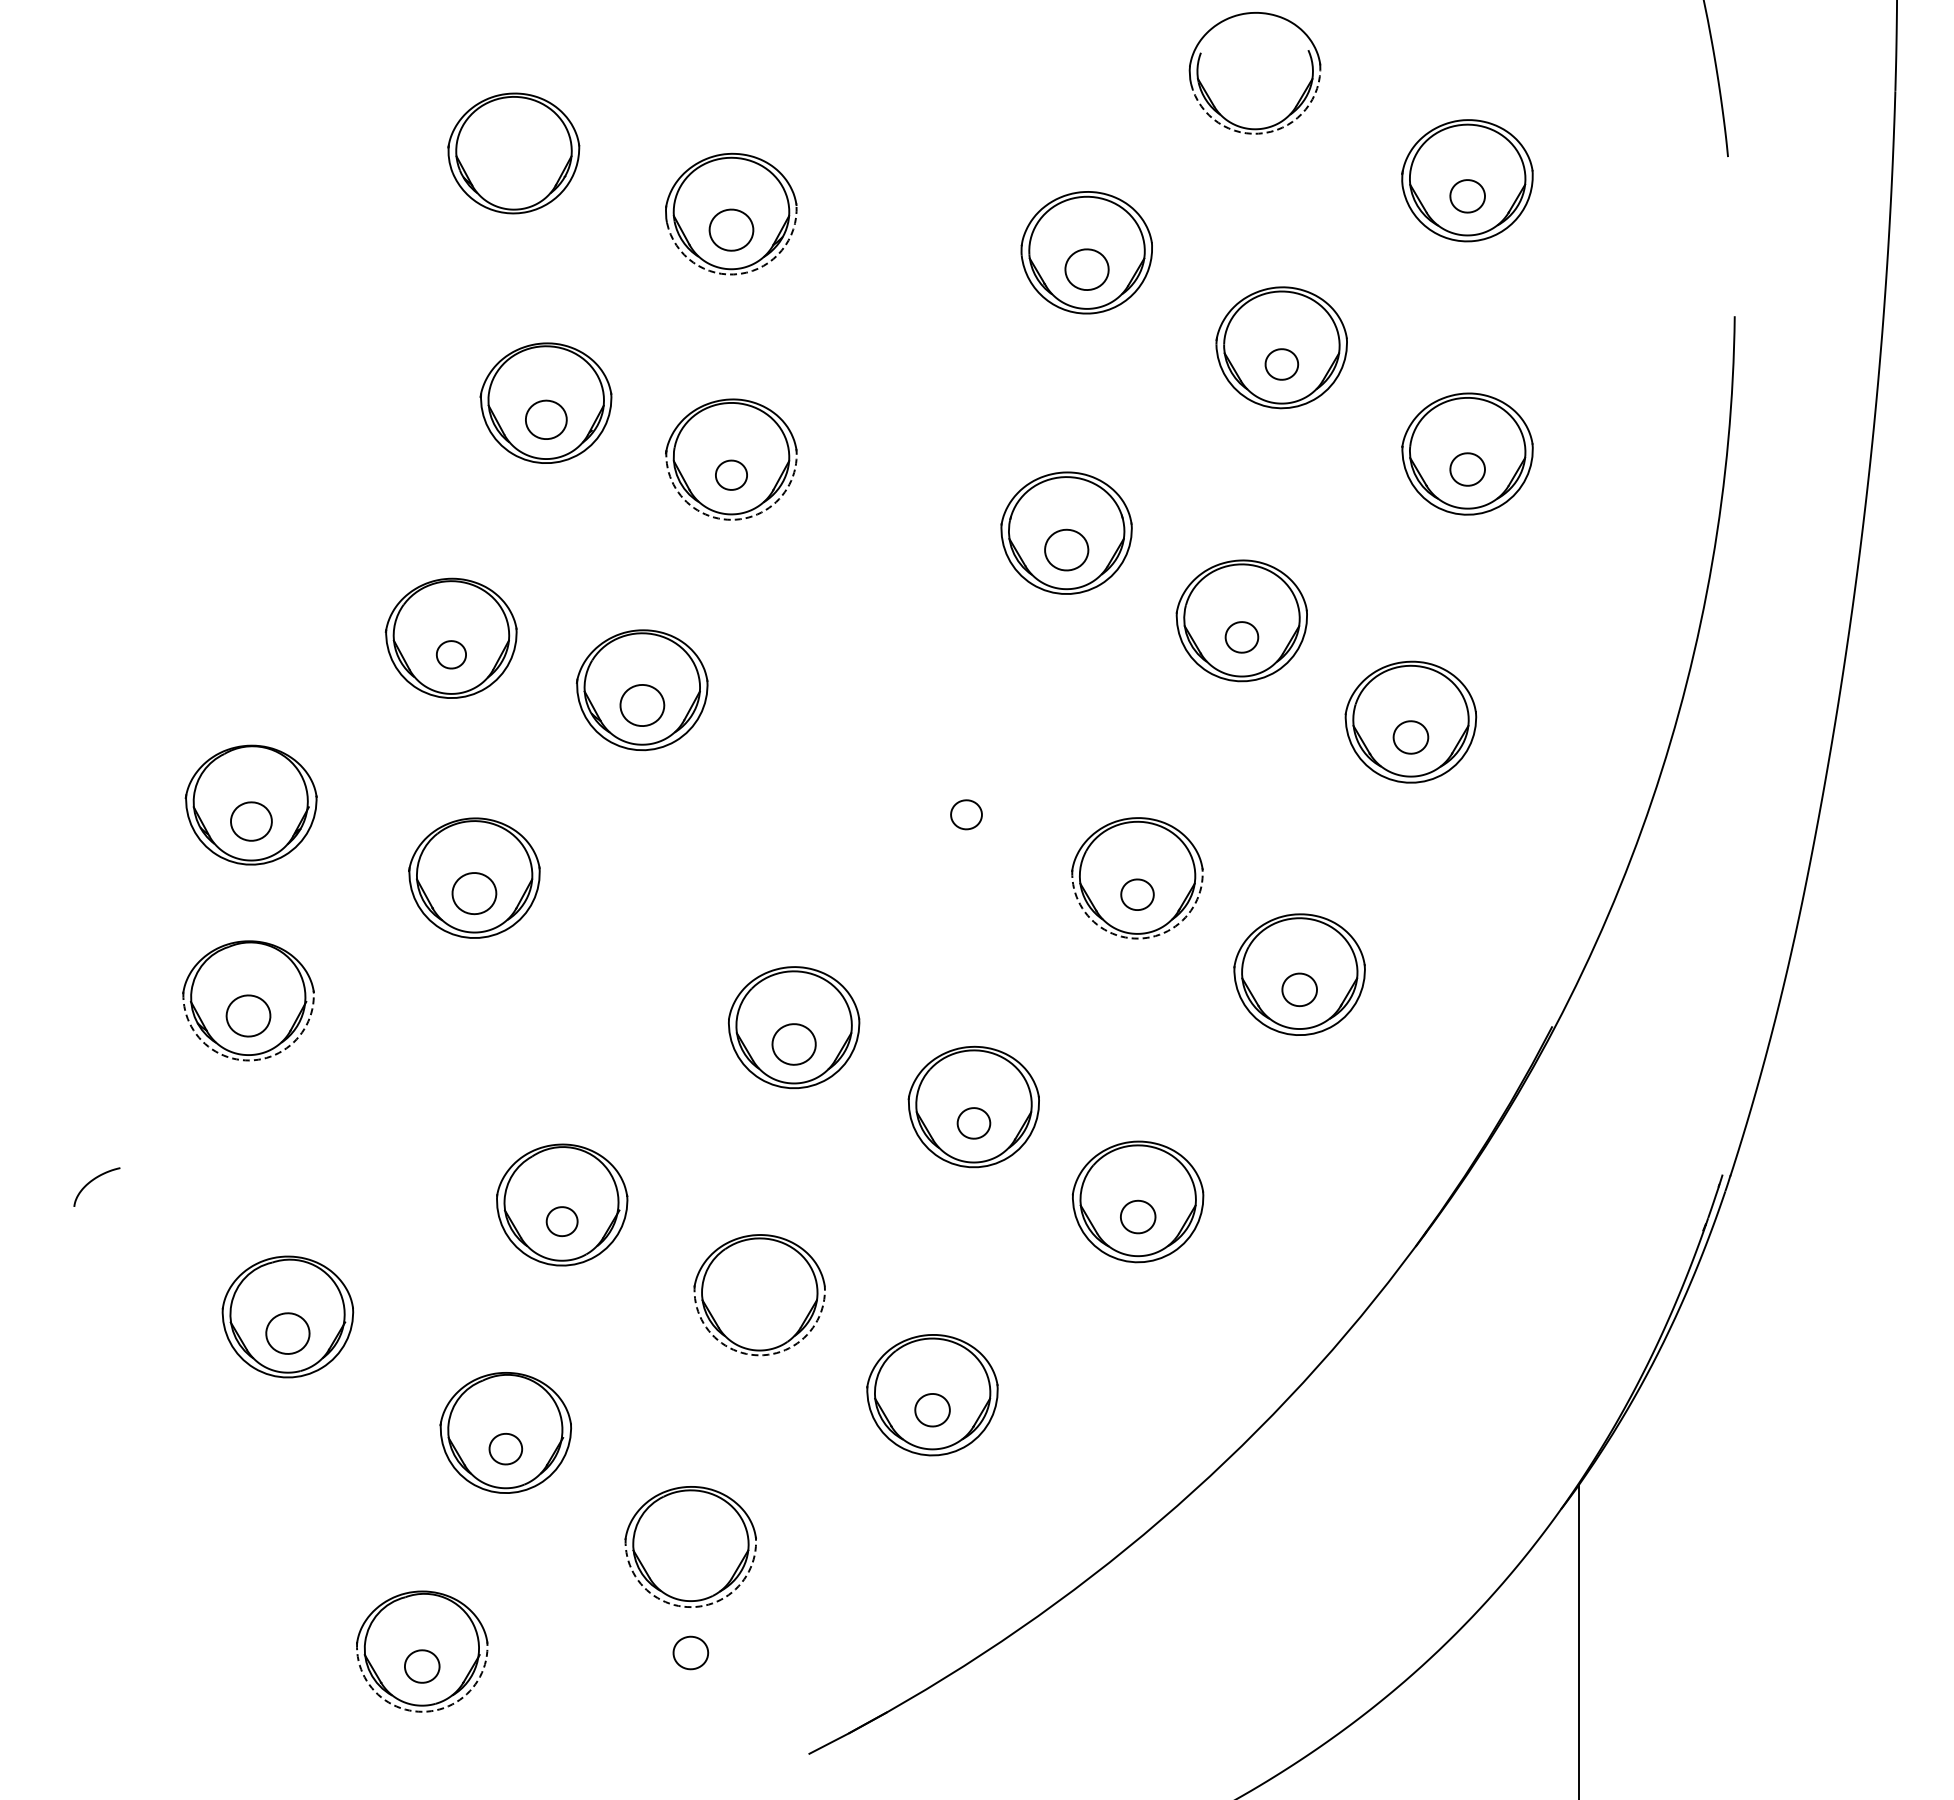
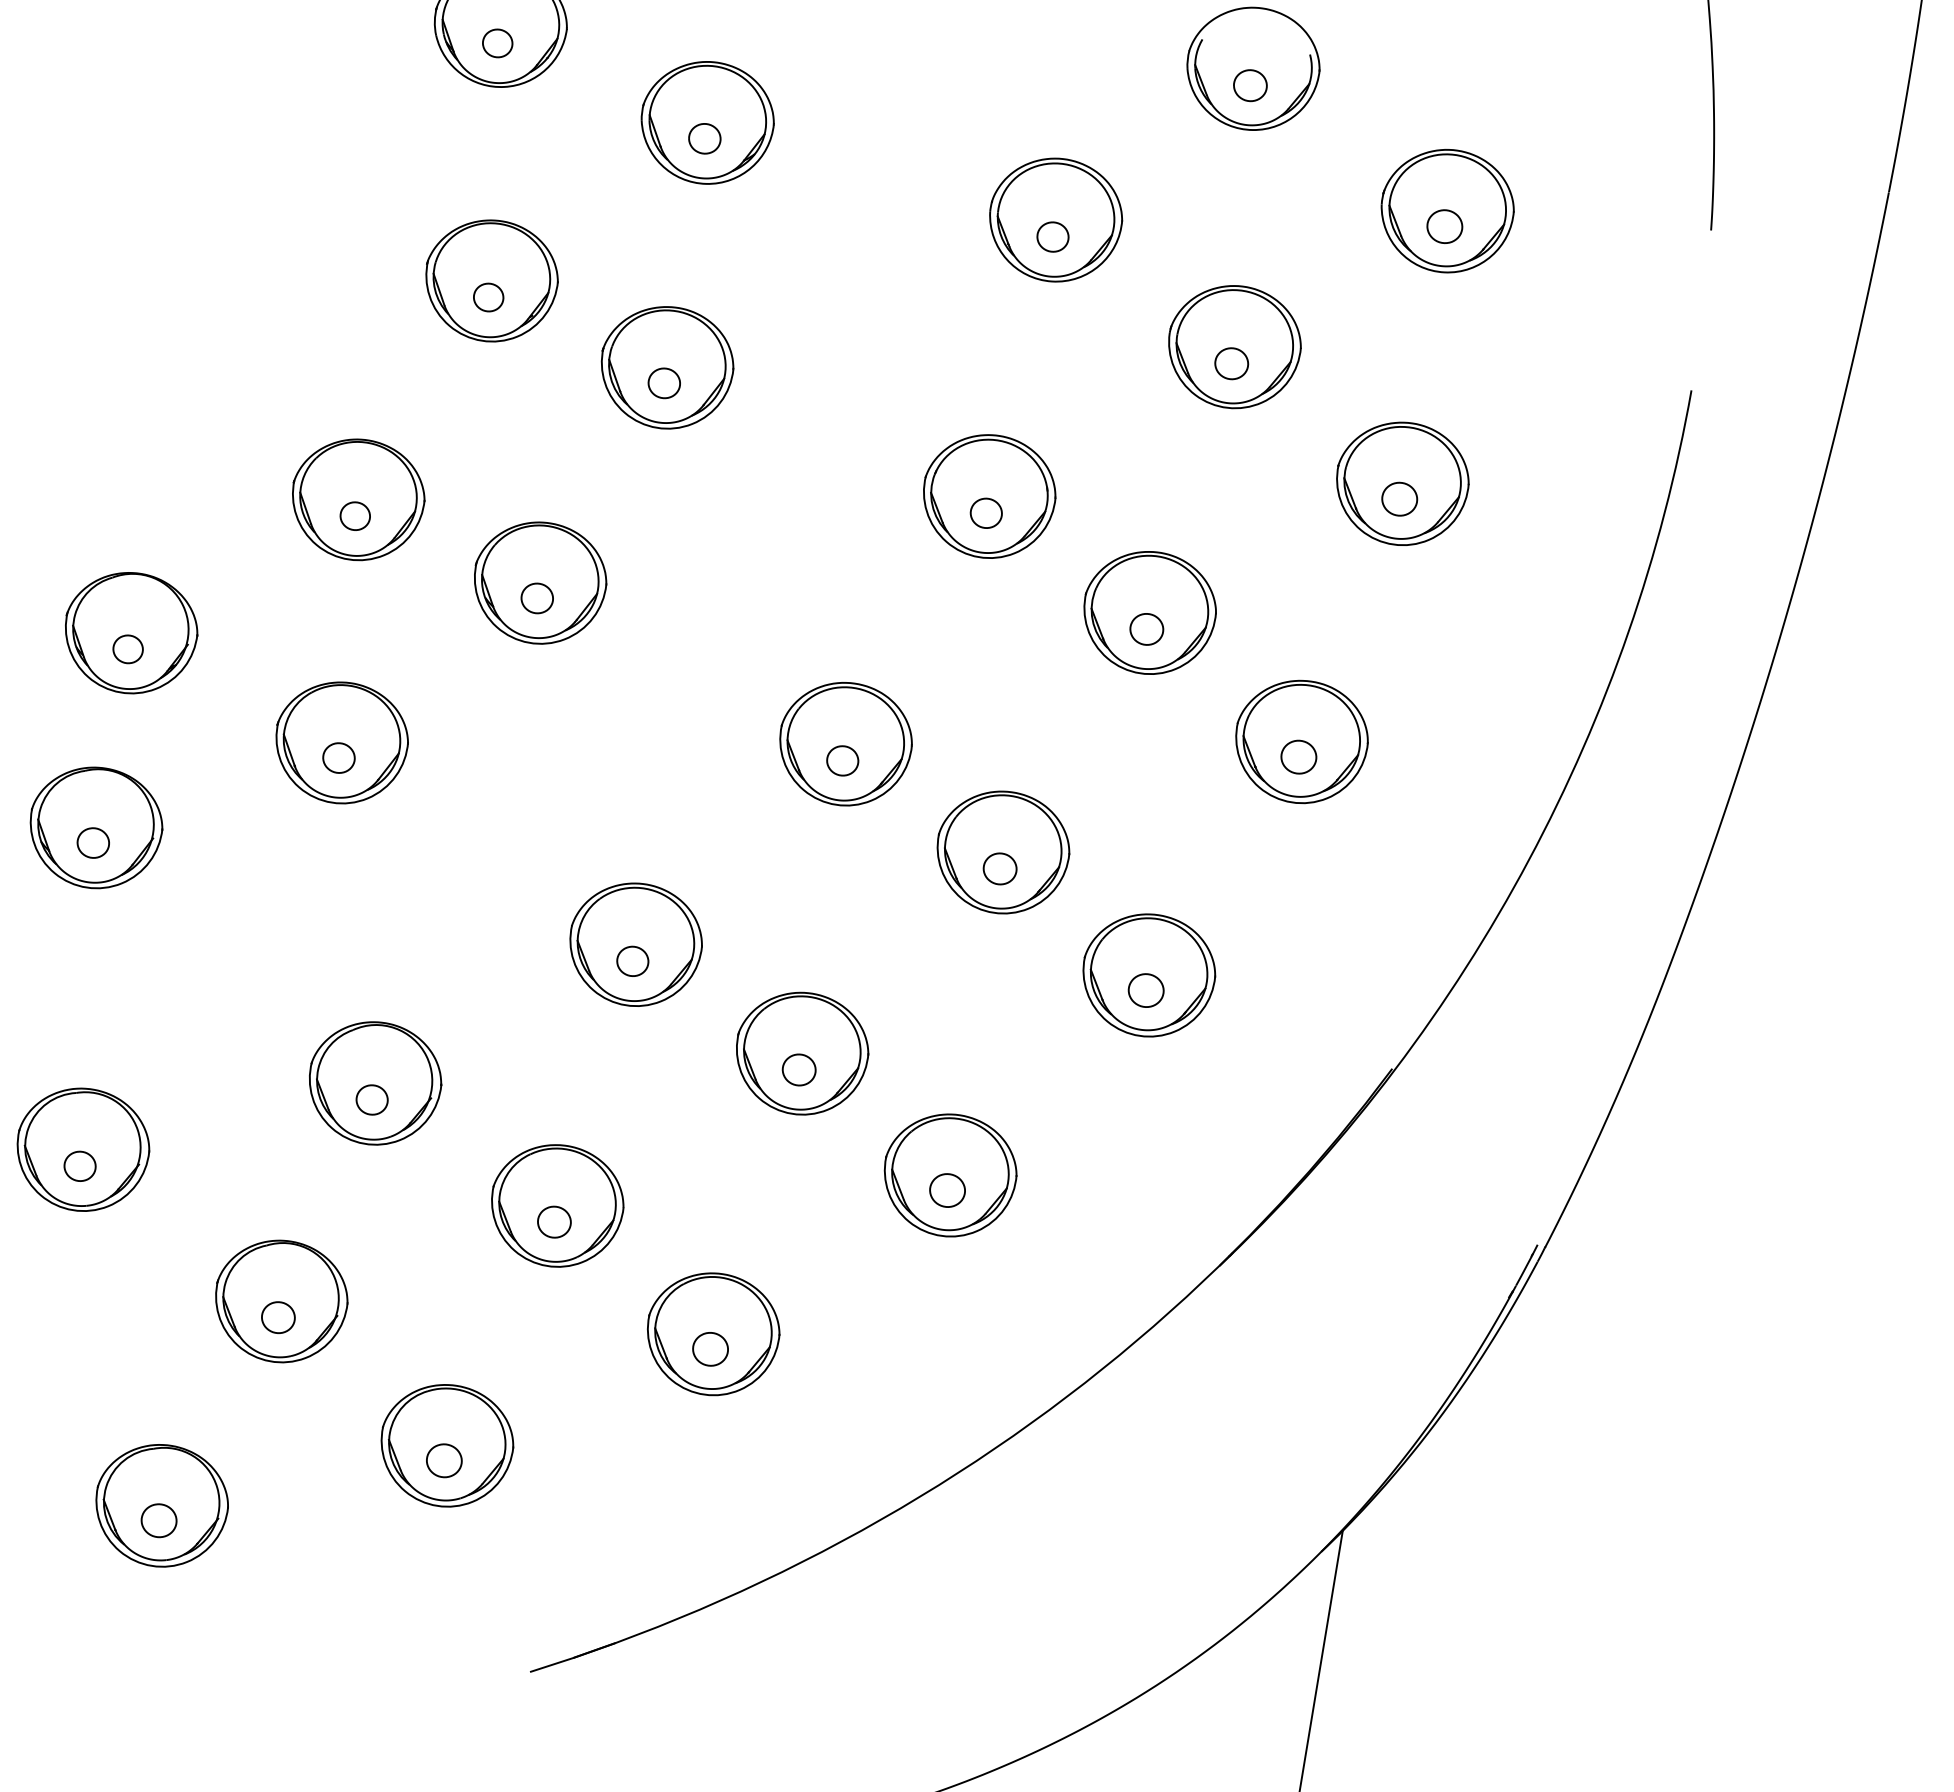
part: (1255, 90) -> (1250, 86), added
arc: (1264, 133) -> (1252, 130), dashed -> solid
part: (513, 170) -> (497, 43), added
part: (731, 229) -> (704, 138), size x0.71
part: (1086, 269) -> (1052, 236), size x0.71
arc: (740, 273) -> (706, 183), dashed -> solid
part: (545, 419) -> (488, 297), size x0.71
arc: (731, 519) -> (657, 427), dashed -> solid
part: (1066, 549) -> (986, 512), size x0.71
part: (641, 705) -> (536, 598), size x0.71
part: (966, 797) -> (845, 743), added
part: (250, 820) -> (127, 648), size x0.71
part: (474, 892) -> (339, 757), size x0.71
arc: (1138, 938) -> (993, 912), dashed -> solid
part: (248, 1015) -> (93, 842), size x0.71
part: (793, 1043) -> (632, 960), size x0.71
arc: (249, 1060) -> (86, 887), dashed -> solid
part: (759, 1311) -> (554, 1222), added
part: (287, 1333) -> (79, 1166), size x0.71
arc: (759, 1355) -> (546, 1266), dashed -> solid
arc: (691, 1607) -> (437, 1506), dashed -> solid
part: (690, 1652) -> (444, 1460), moved
arc: (422, 1711) -> (151, 1565), dashed -> solid

